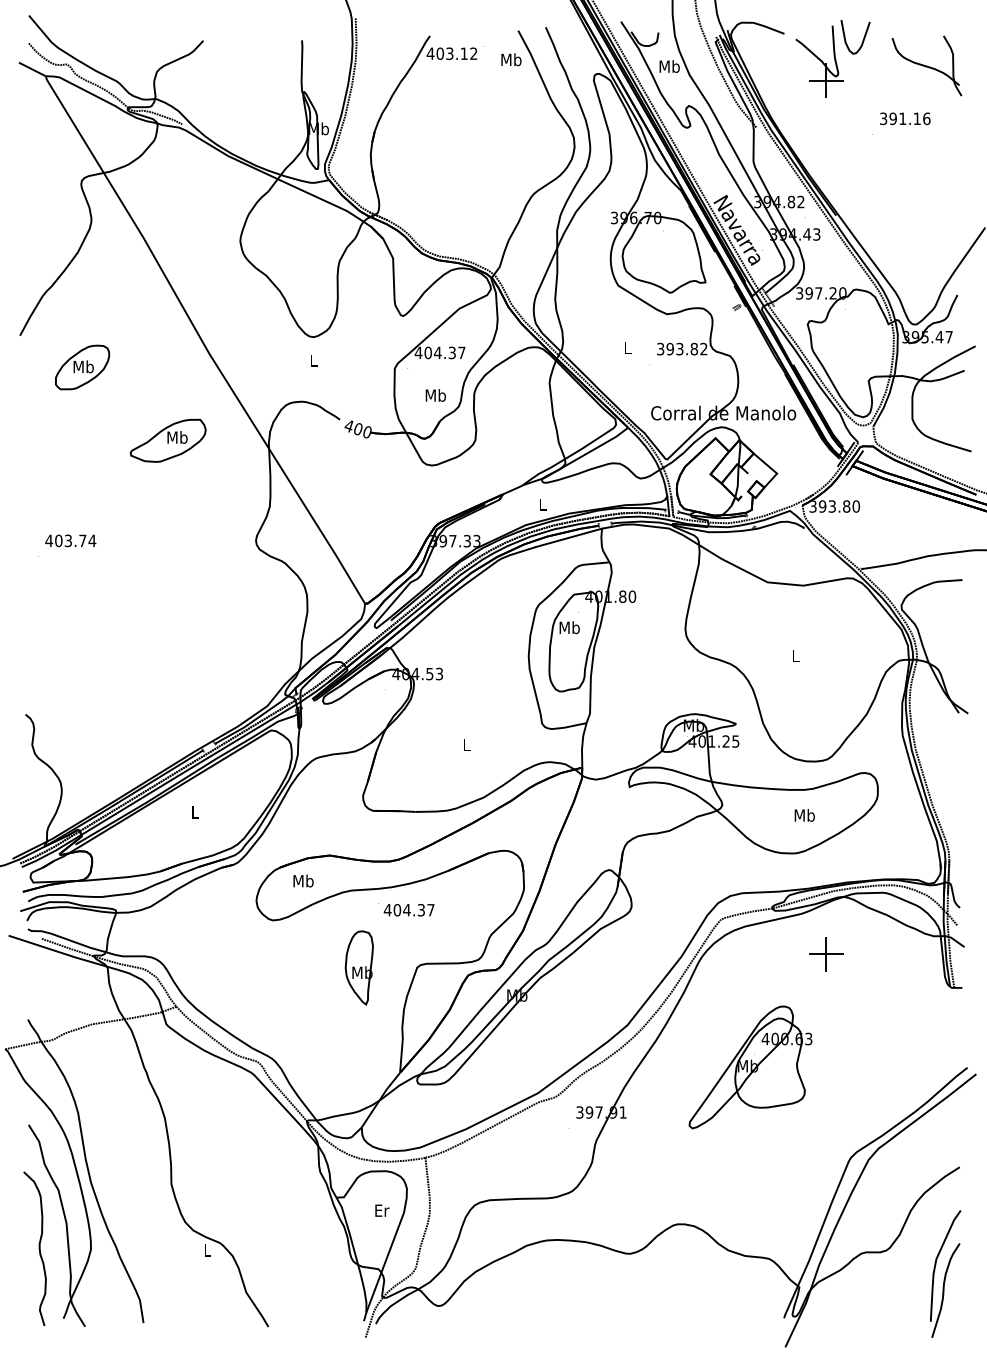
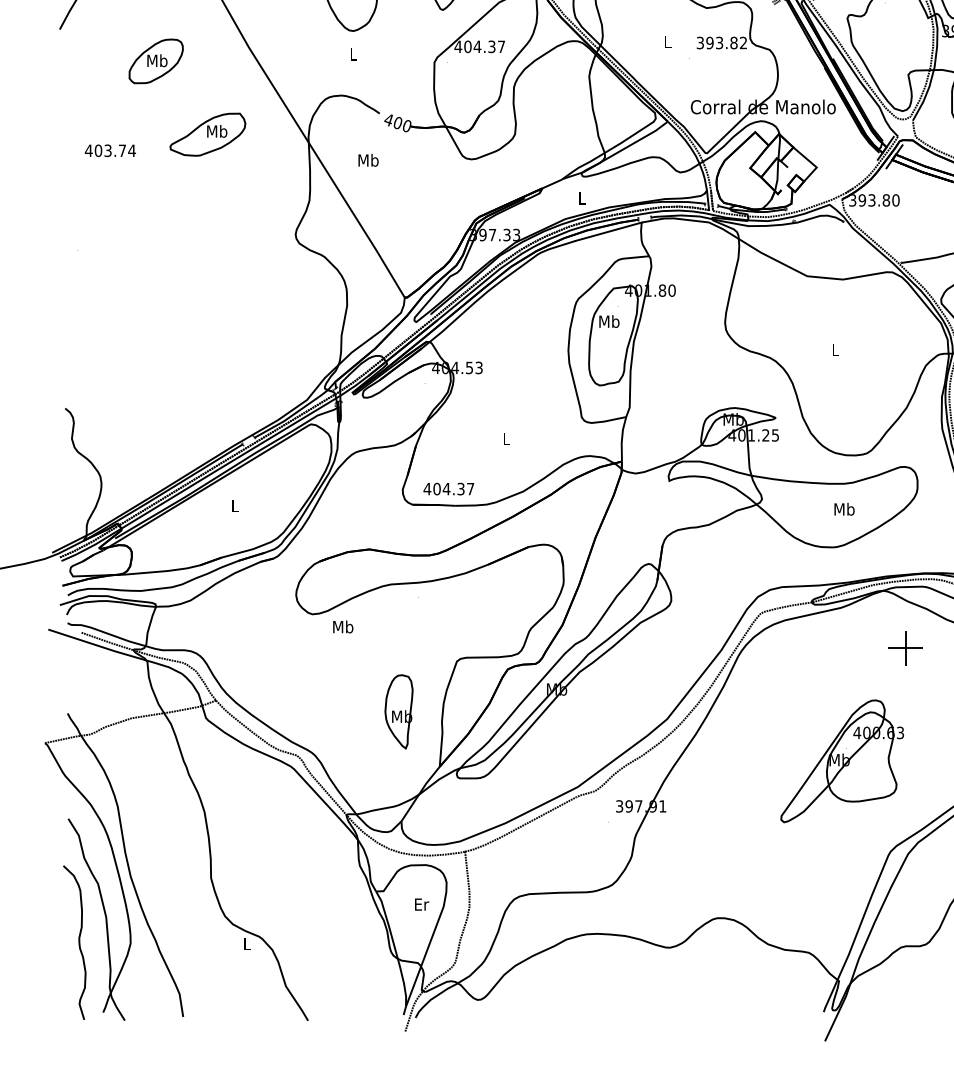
part: (82, 367) -> (156, 61), moved
text: (435, 395) -> (368, 160), moved
text: (70, 540) -> (110, 150), moved
text: (303, 880) -> (343, 626), moved
text: (408, 910) -> (448, 489), moved
part: (826, 954) -> (906, 648), moved
part: (358, 967) -> (398, 711), moved
part: (750, 1067) -> (842, 761), moved

